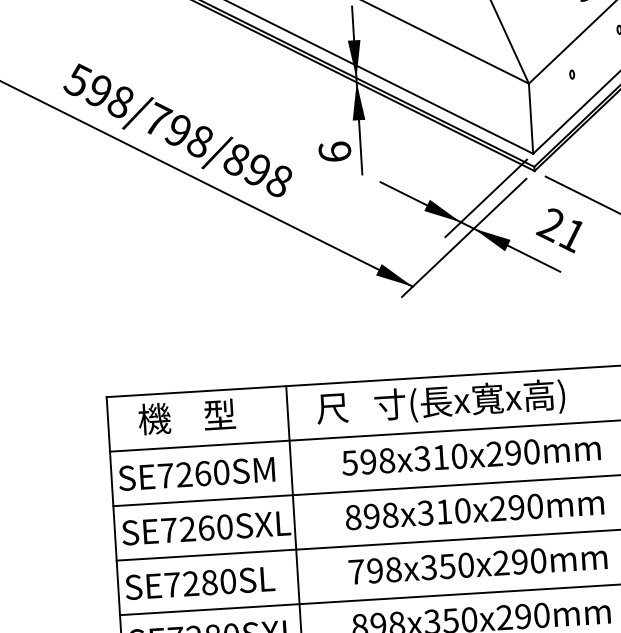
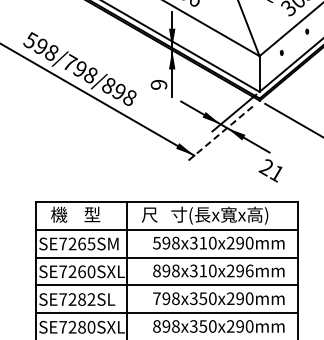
text: (333, 151) -> (158, 84), 6 -> 9
text: (559, 230) -> (270, 170), moved
line: (463, 238) -> (221, 132), solid -> dashed
text: (221, 471) -> (91, 243), SE7260SM -> SE7265SM
text: (534, 505) -> (249, 270), 898x310x290mm -> 898x310x296mm
text: (228, 581) -> (91, 299), SE7280SL -> SE7282SL

